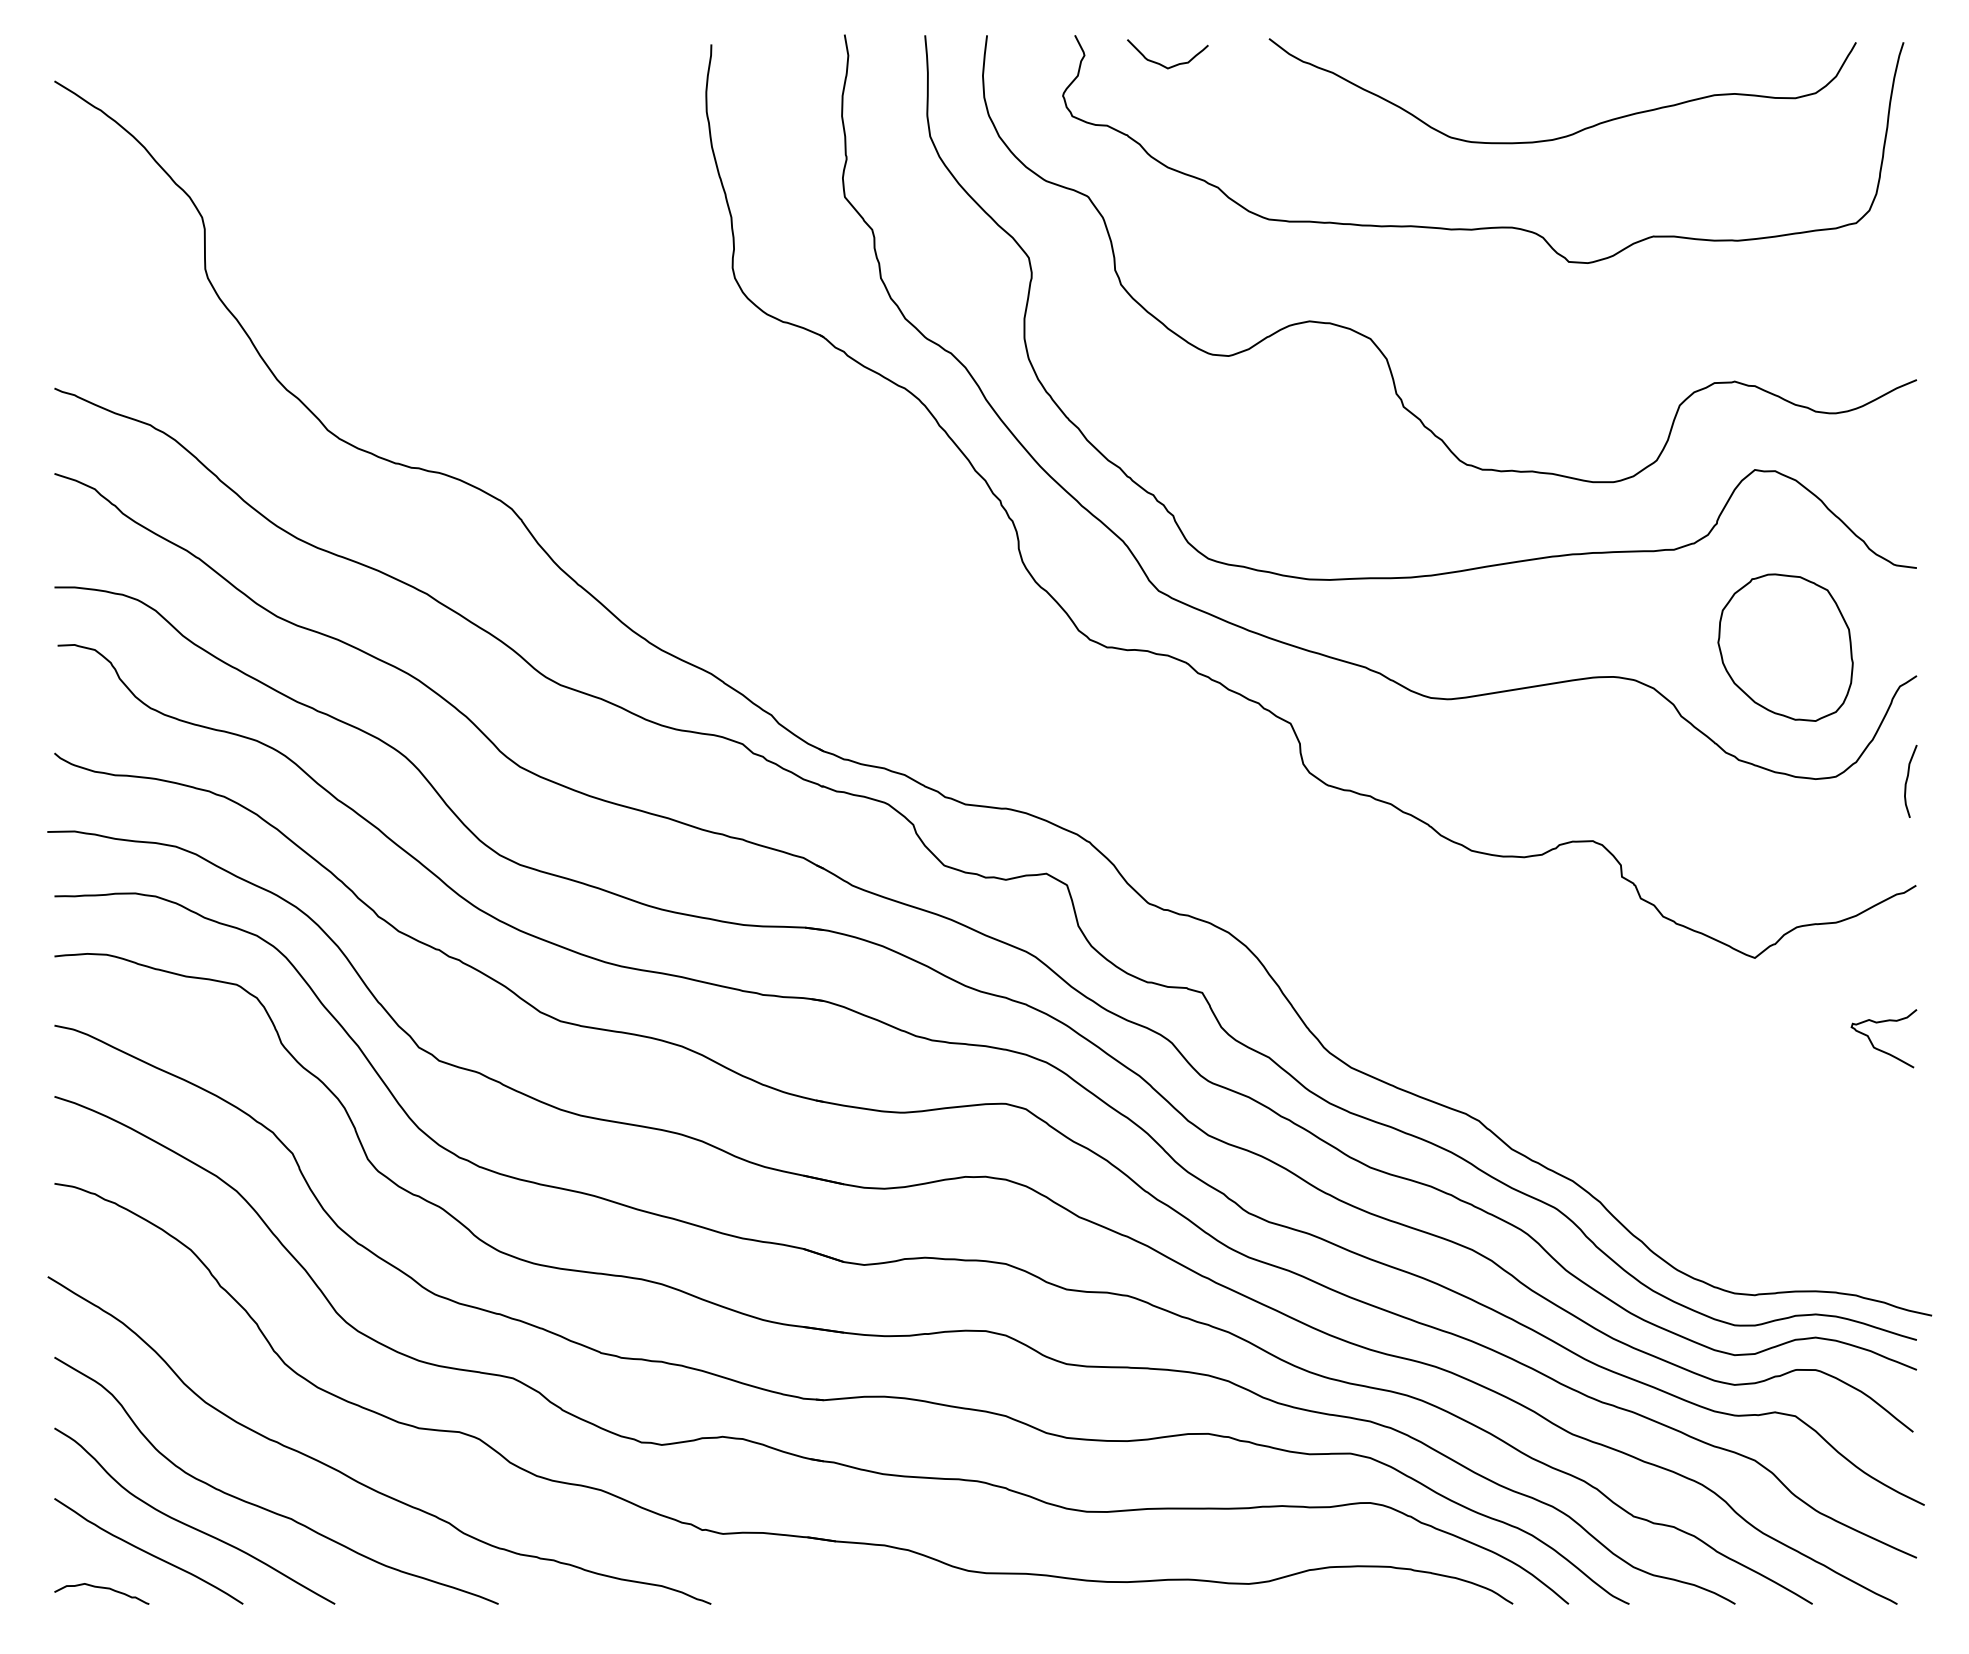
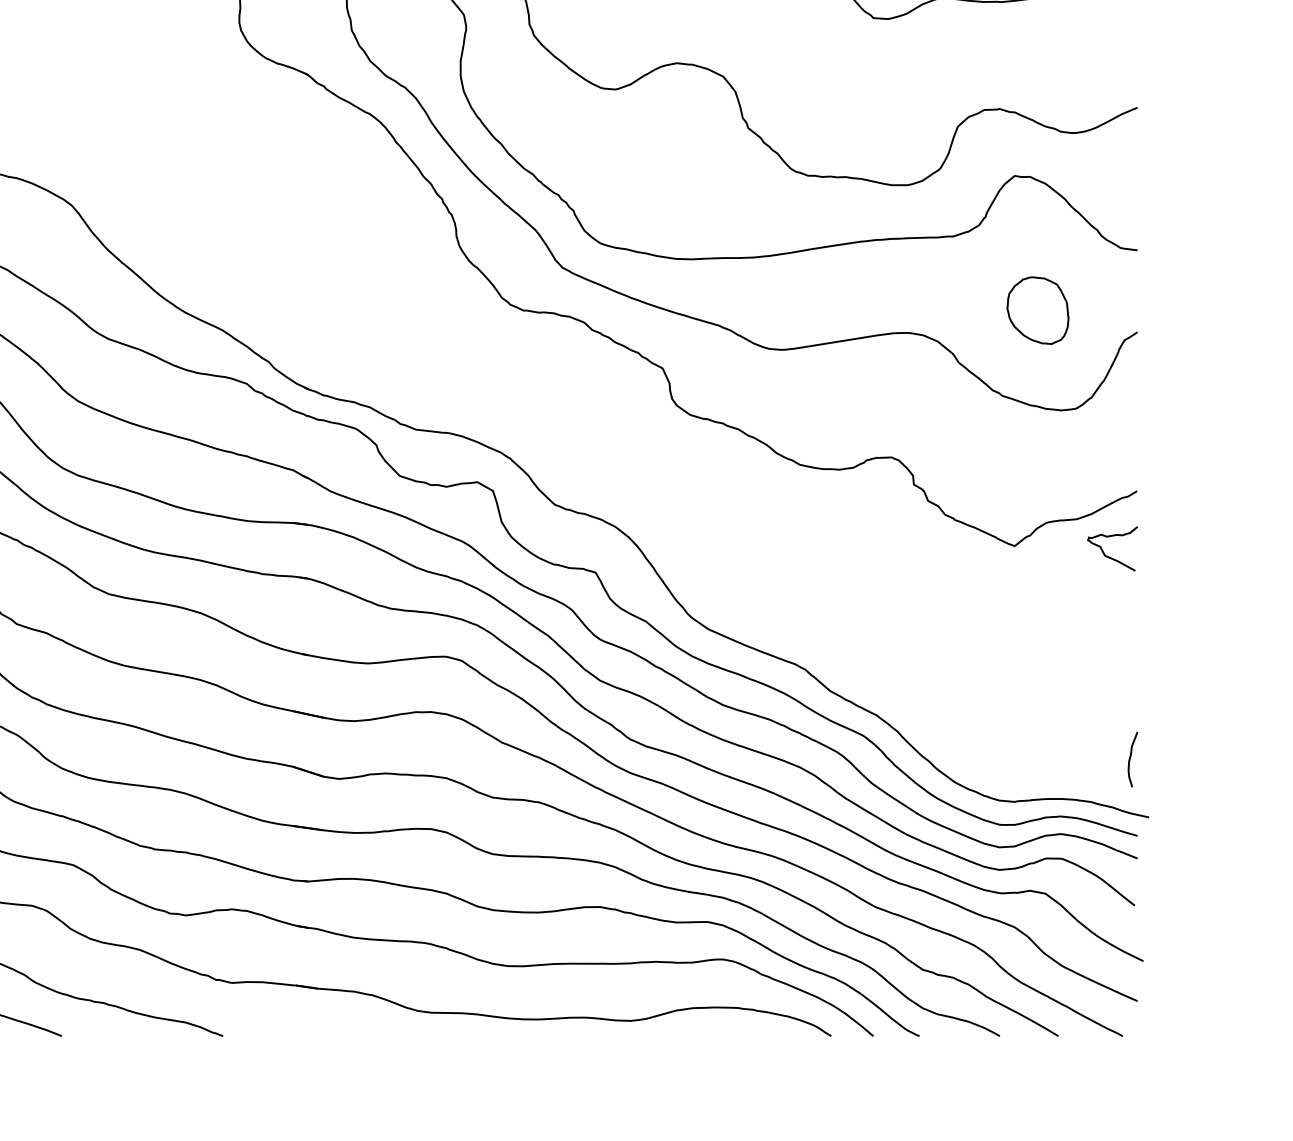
part: (1785, 647) -> (1037, 310), size x0.6
curve: (1908, 778) -> (1131, 757), moved
curve: (1878, 1048) -> (1108, 556), moved

